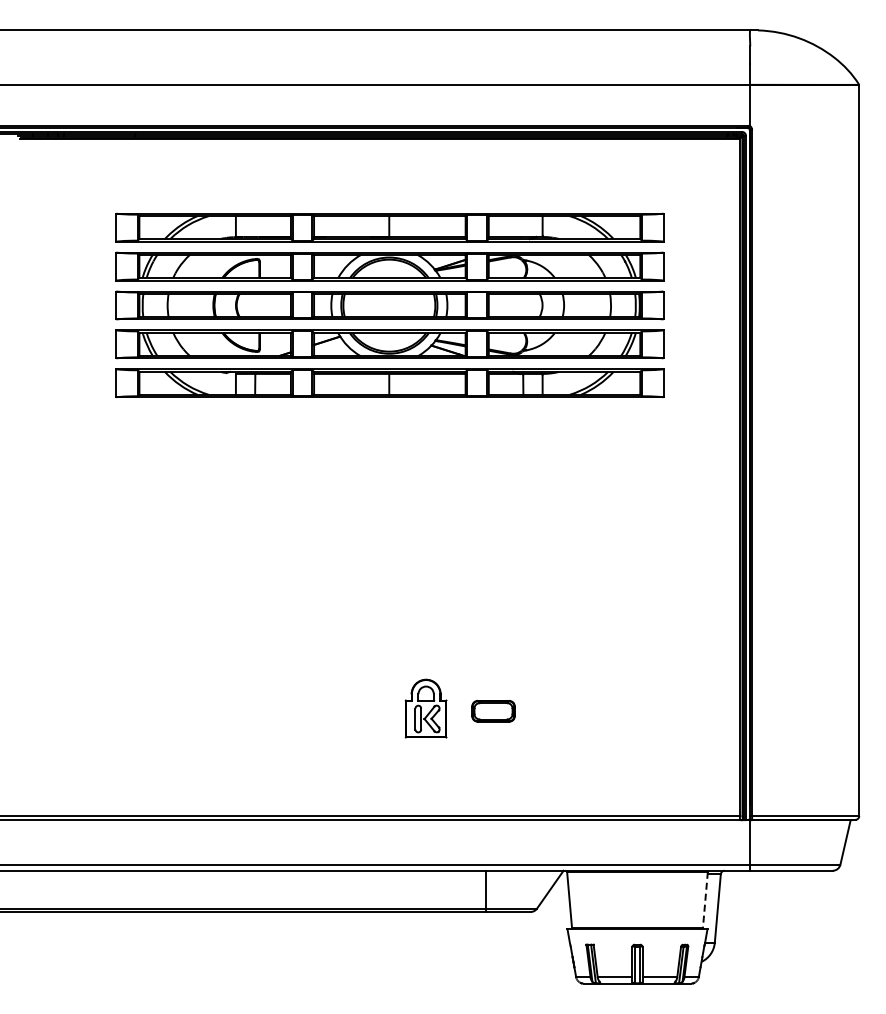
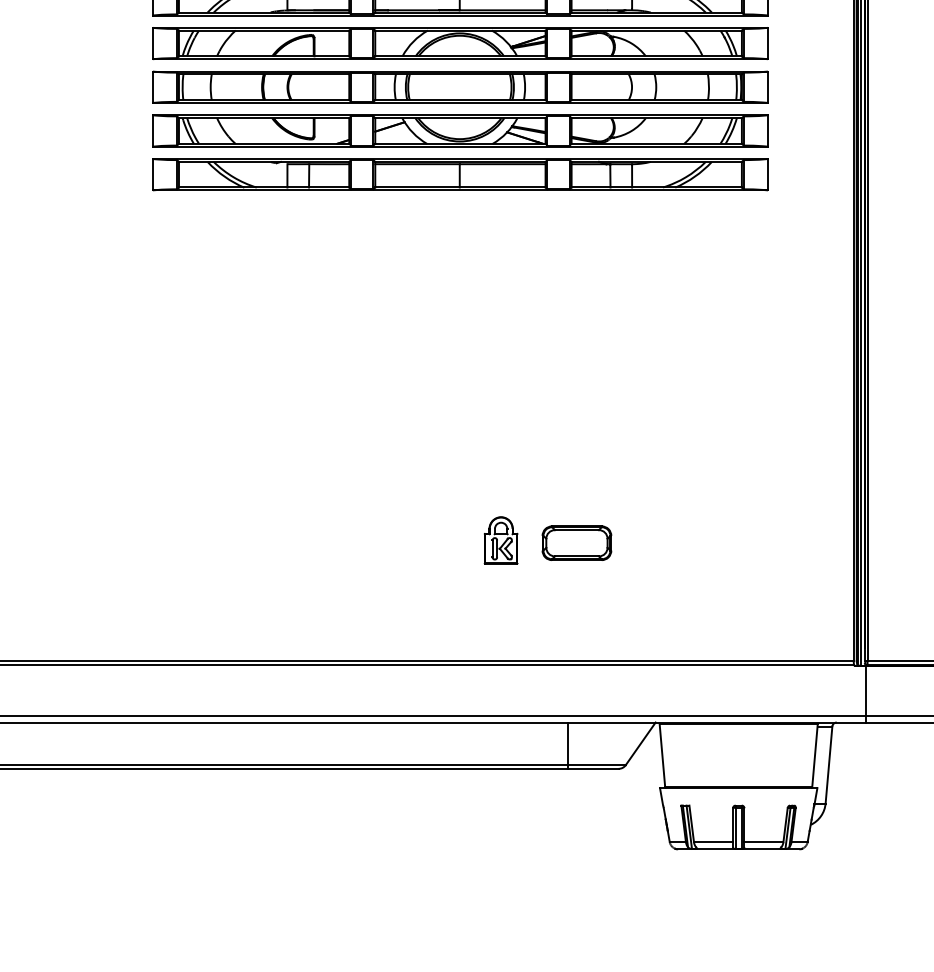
part: (425, 708) -> (500, 540), size x0.71
part: (493, 711) -> (576, 543), size x1.43
line: (705, 900) -> (815, 755), dashed -> solid

